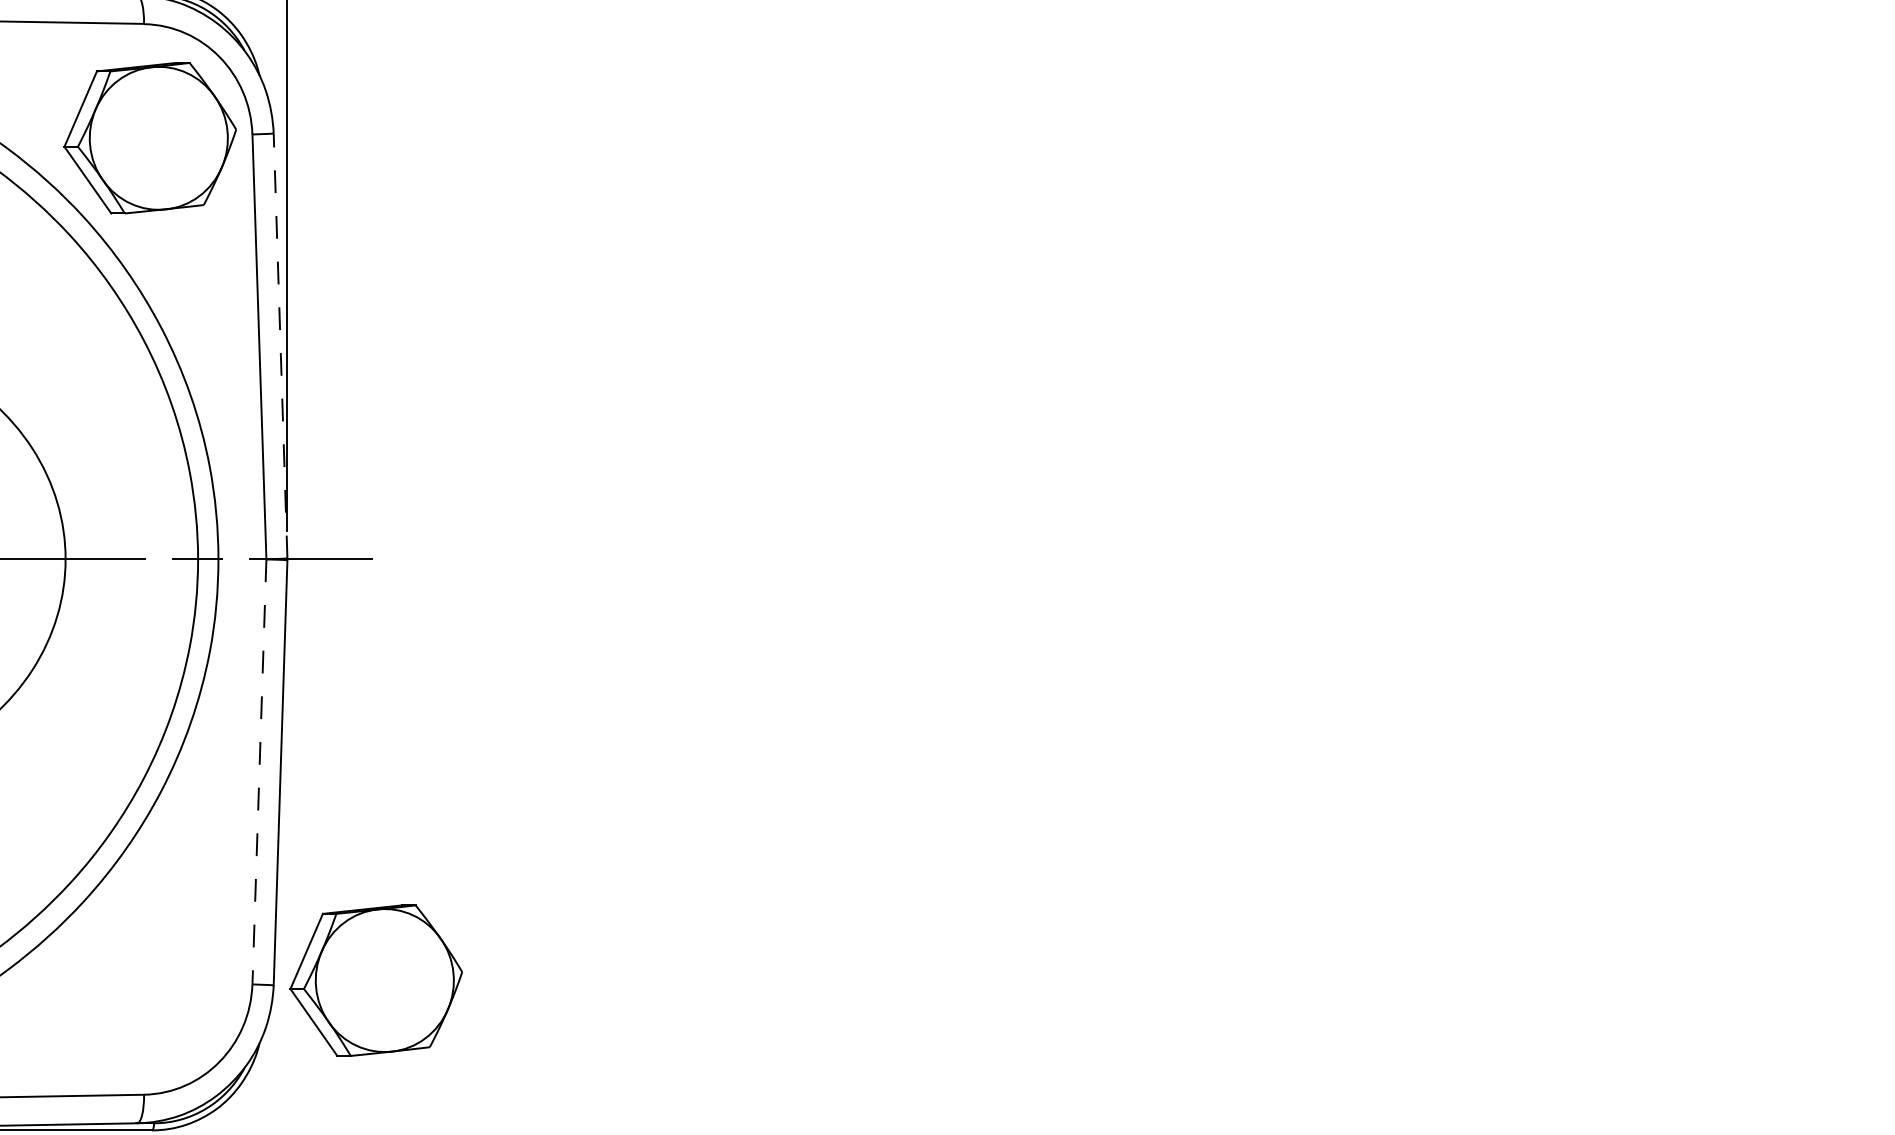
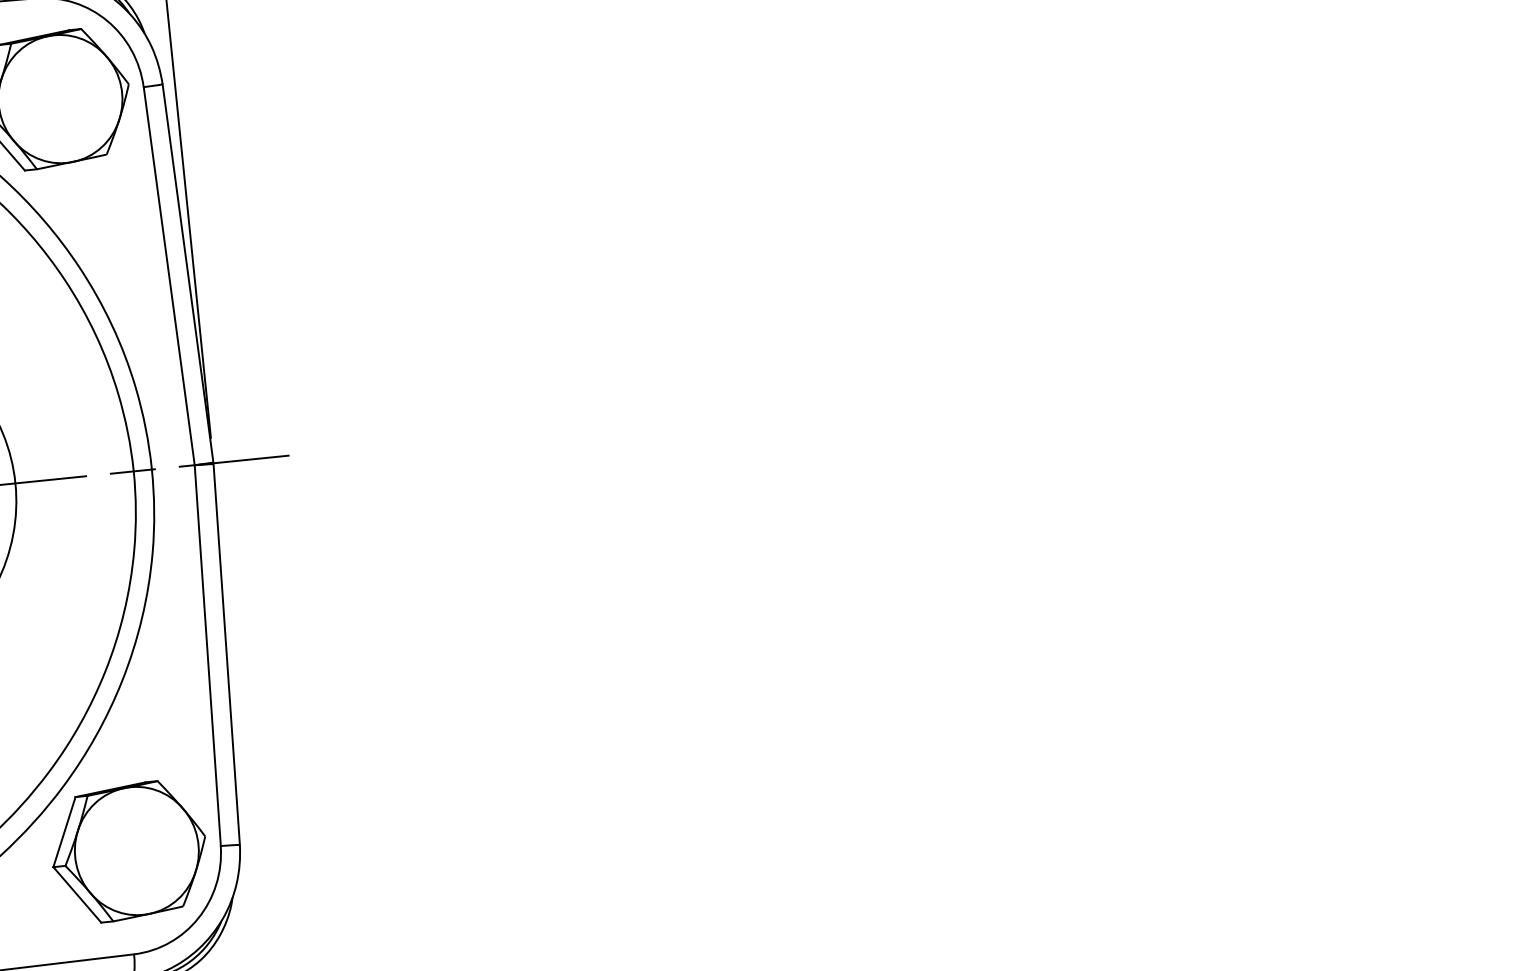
line: (280, 345) -> (187, 273), dashed -> solid
line: (259, 771) -> (207, 655), dashed -> solid
part: (375, 980) -> (128, 851), moved

